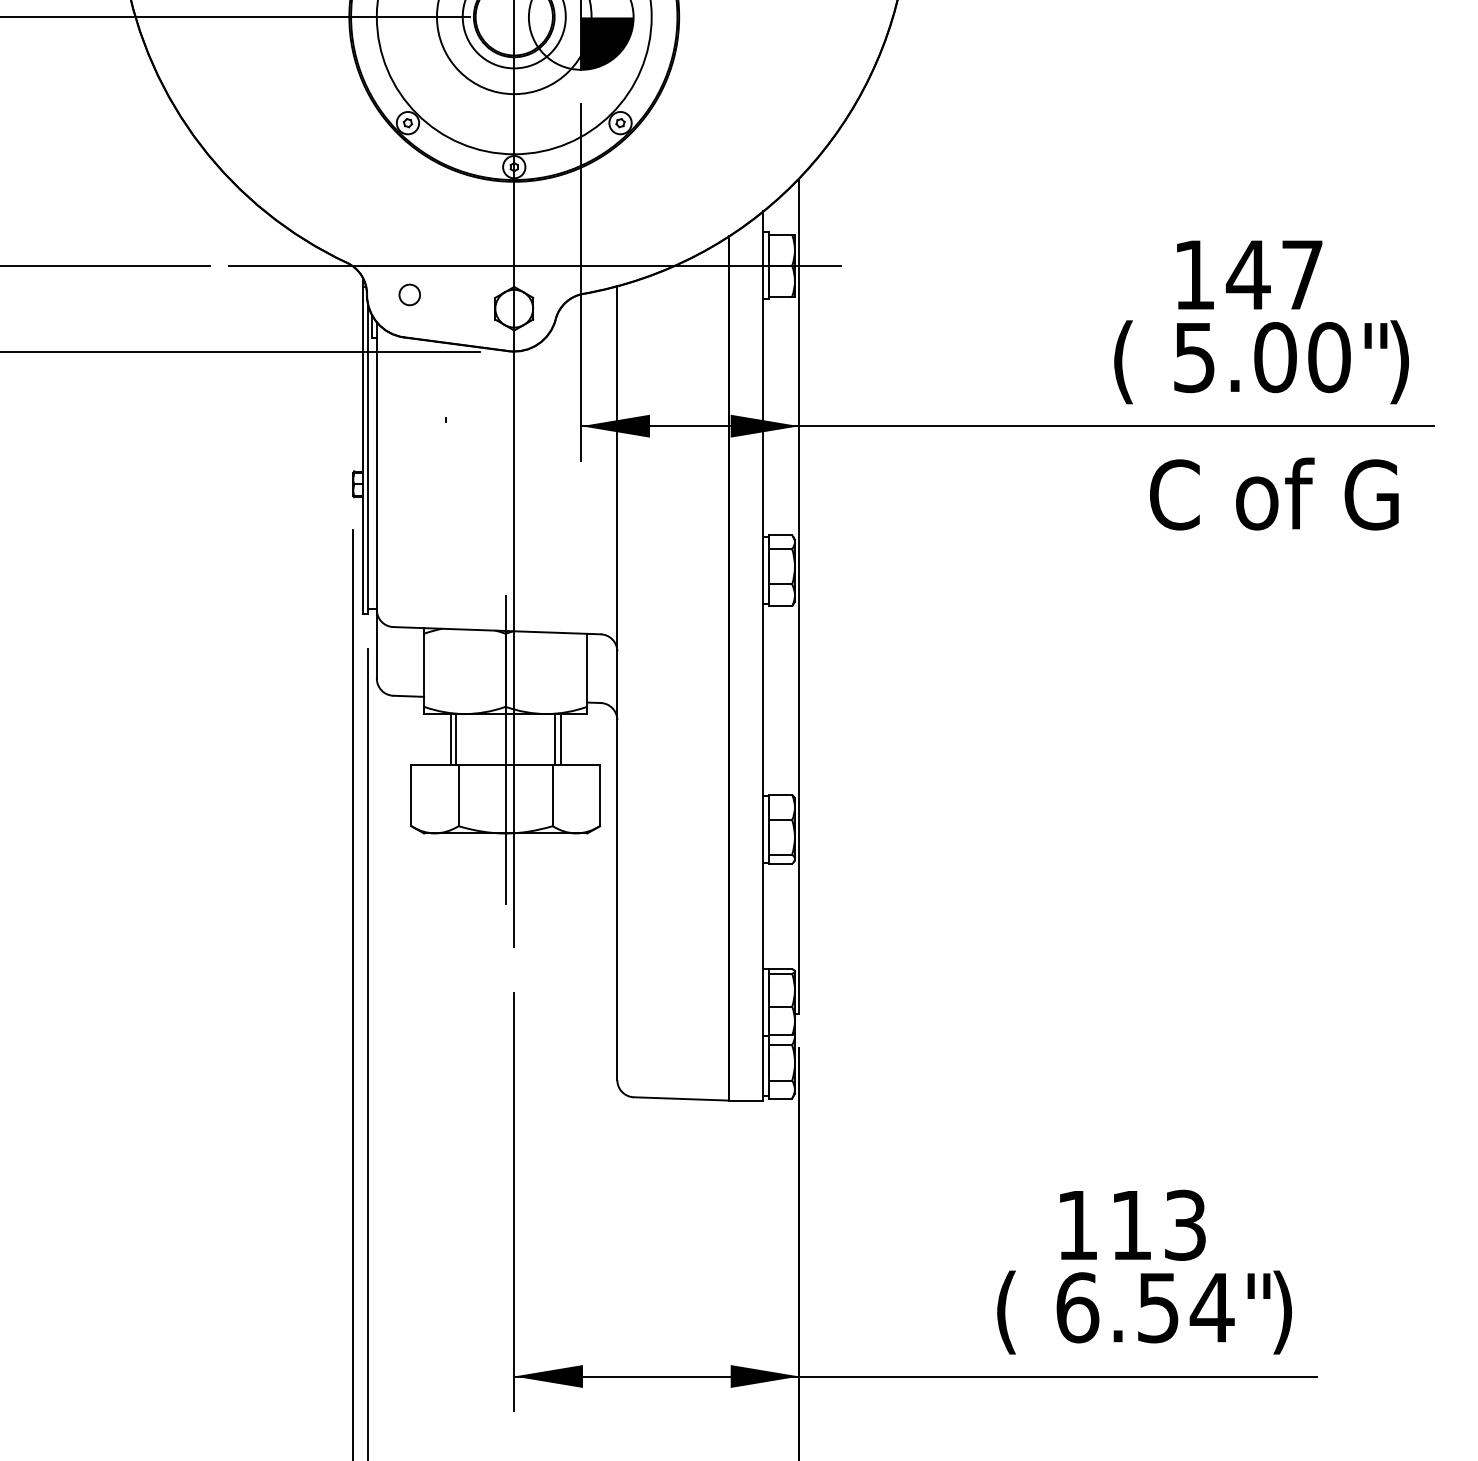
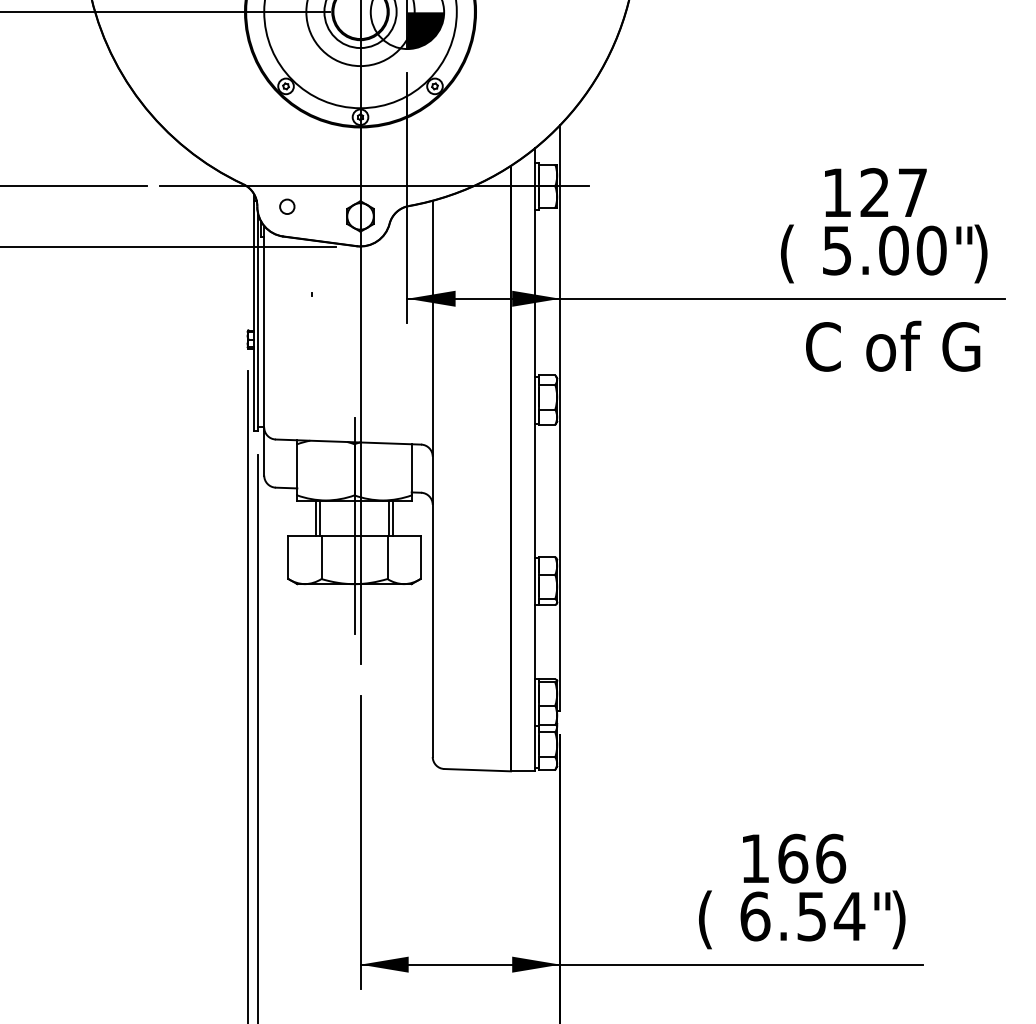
text: (1247, 274) -> (874, 192), 147 -> 127
text: (1159, 1224) -> (812, 858), 113 -> 166

